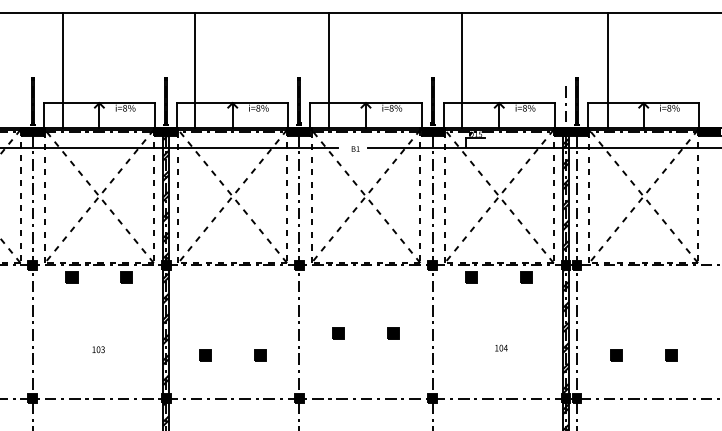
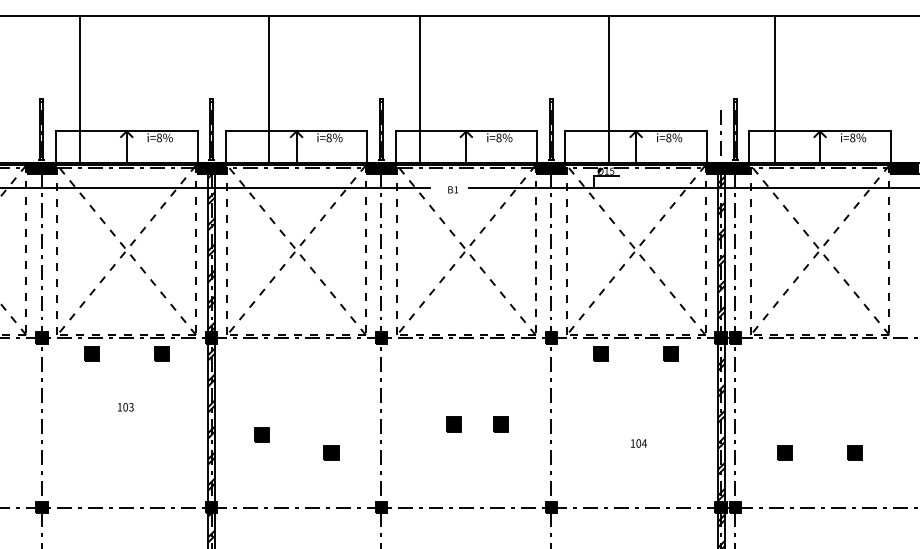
line: (195, 69) -> (269, 88), moved
line: (462, 69) -> (609, 88), moved
part: (338, 333) -> (454, 424), moved
text: (98, 349) -> (125, 406), moved
part: (205, 355) -> (261, 435), moved

